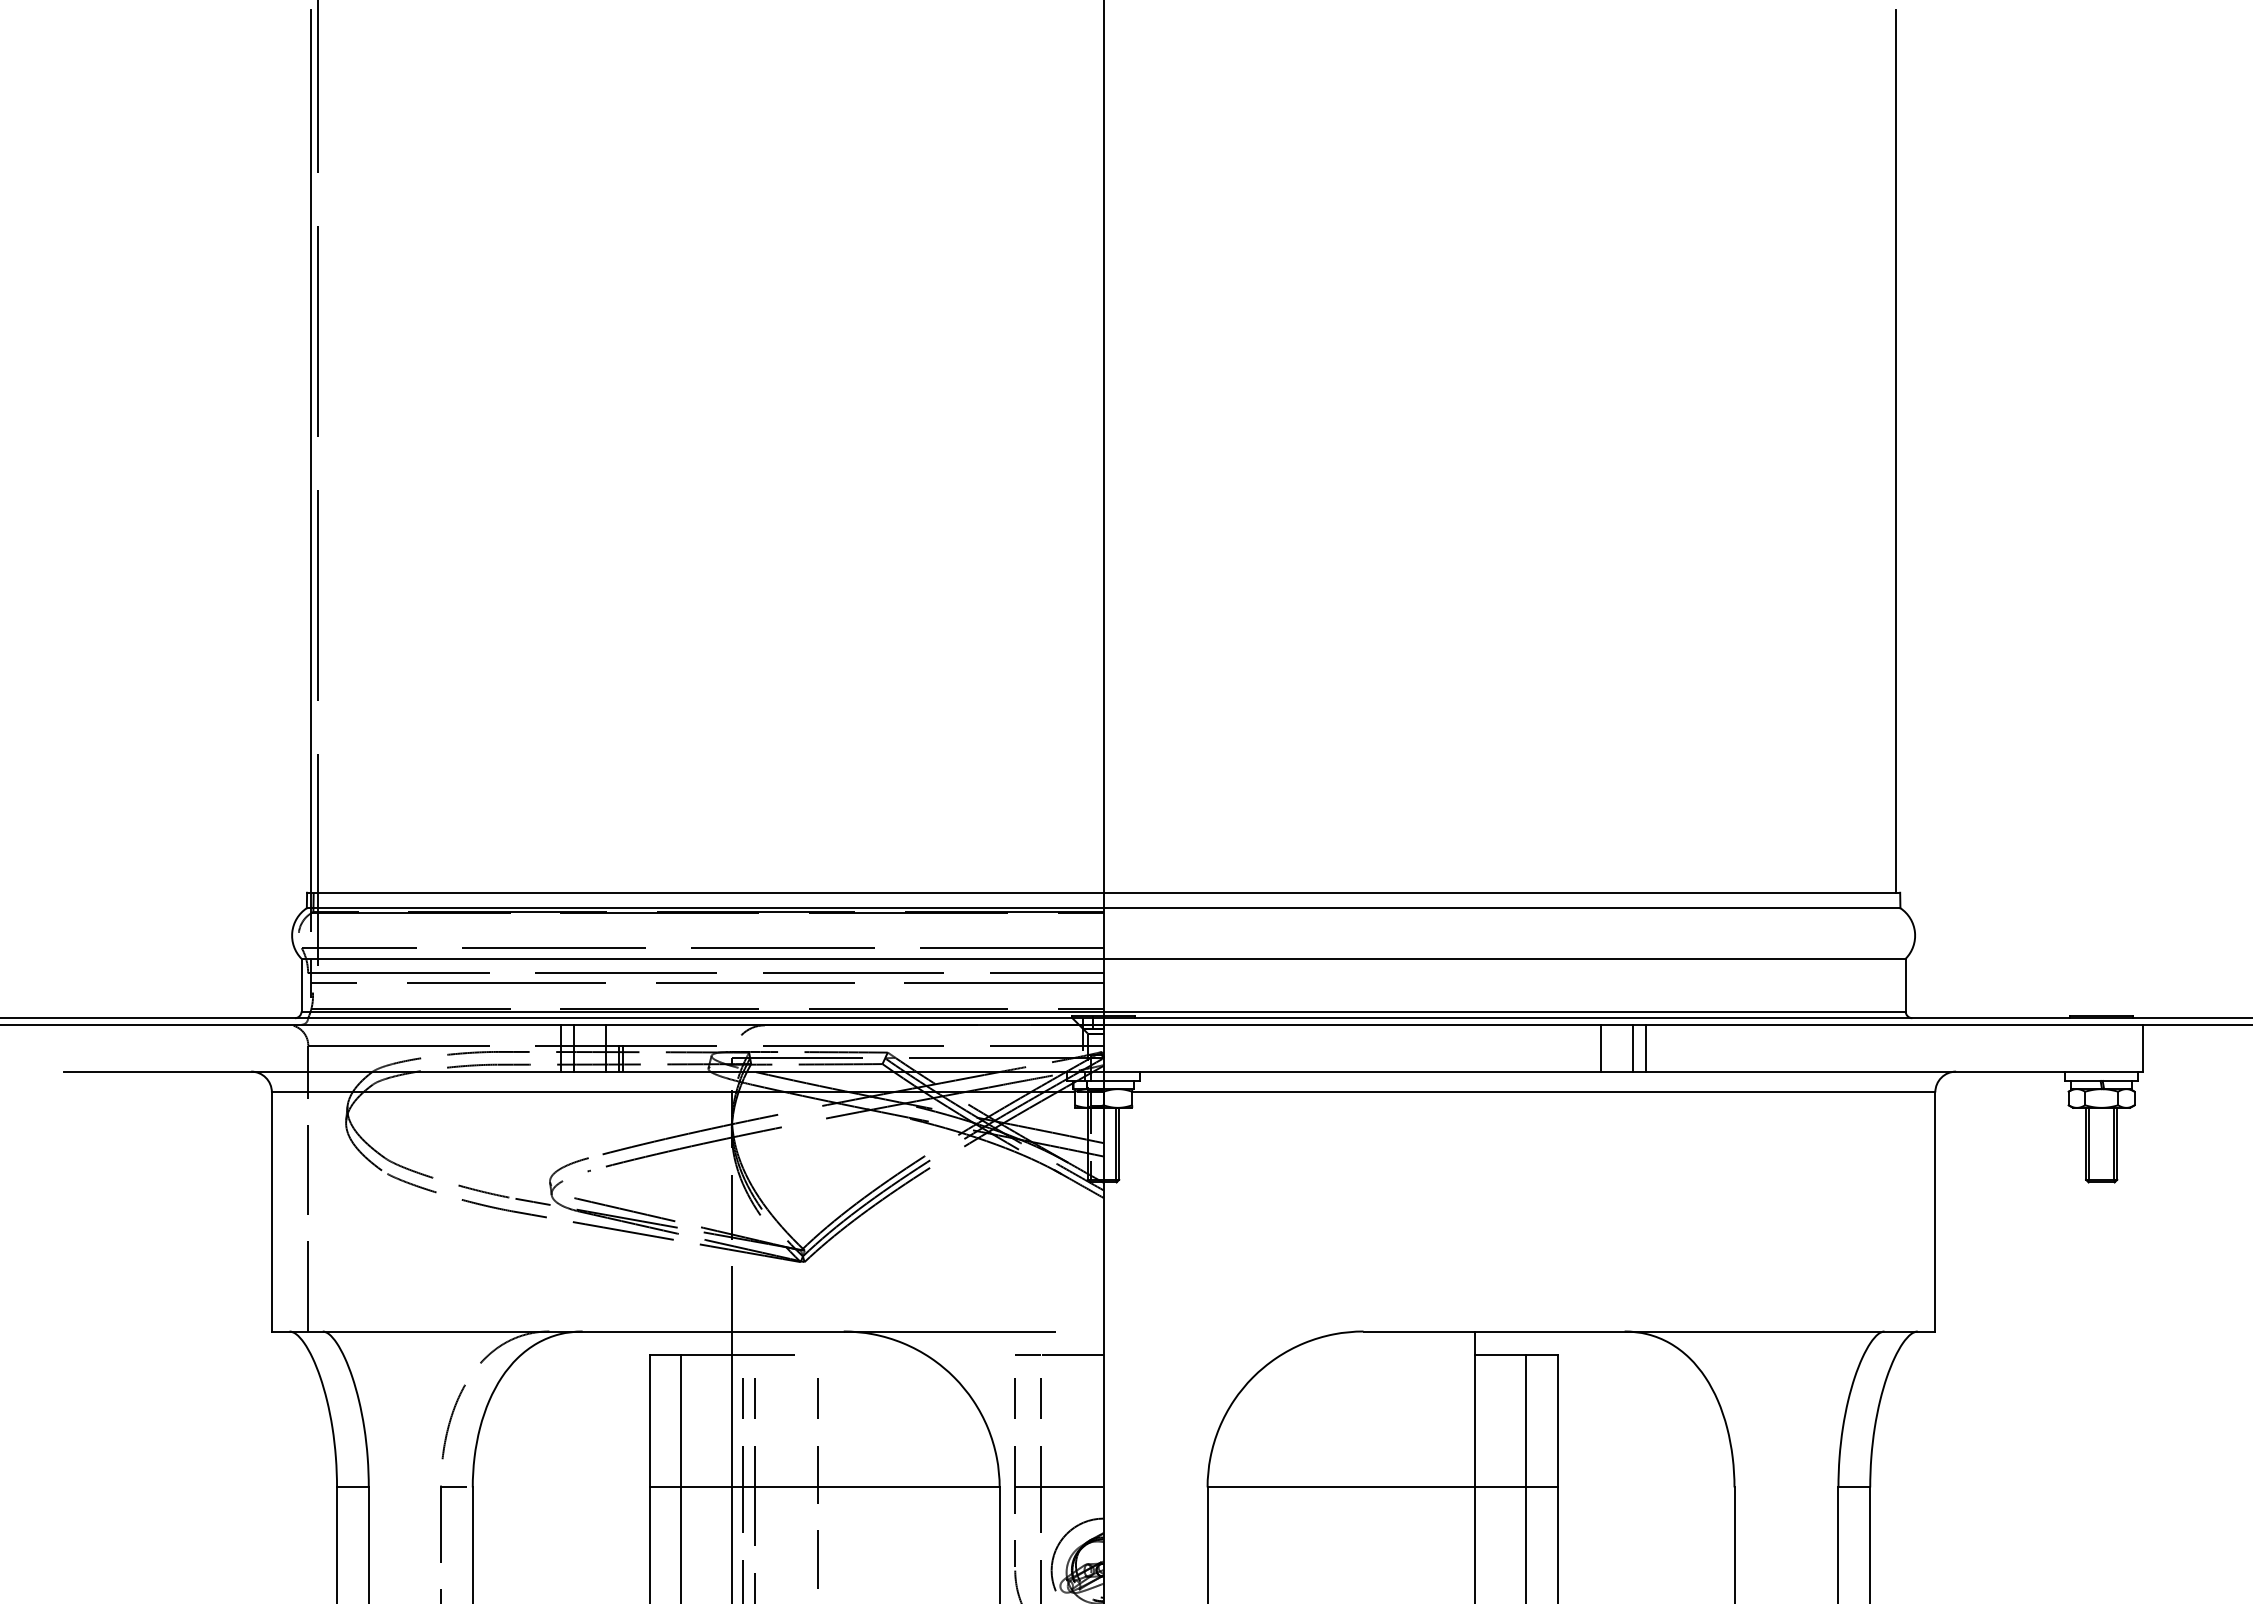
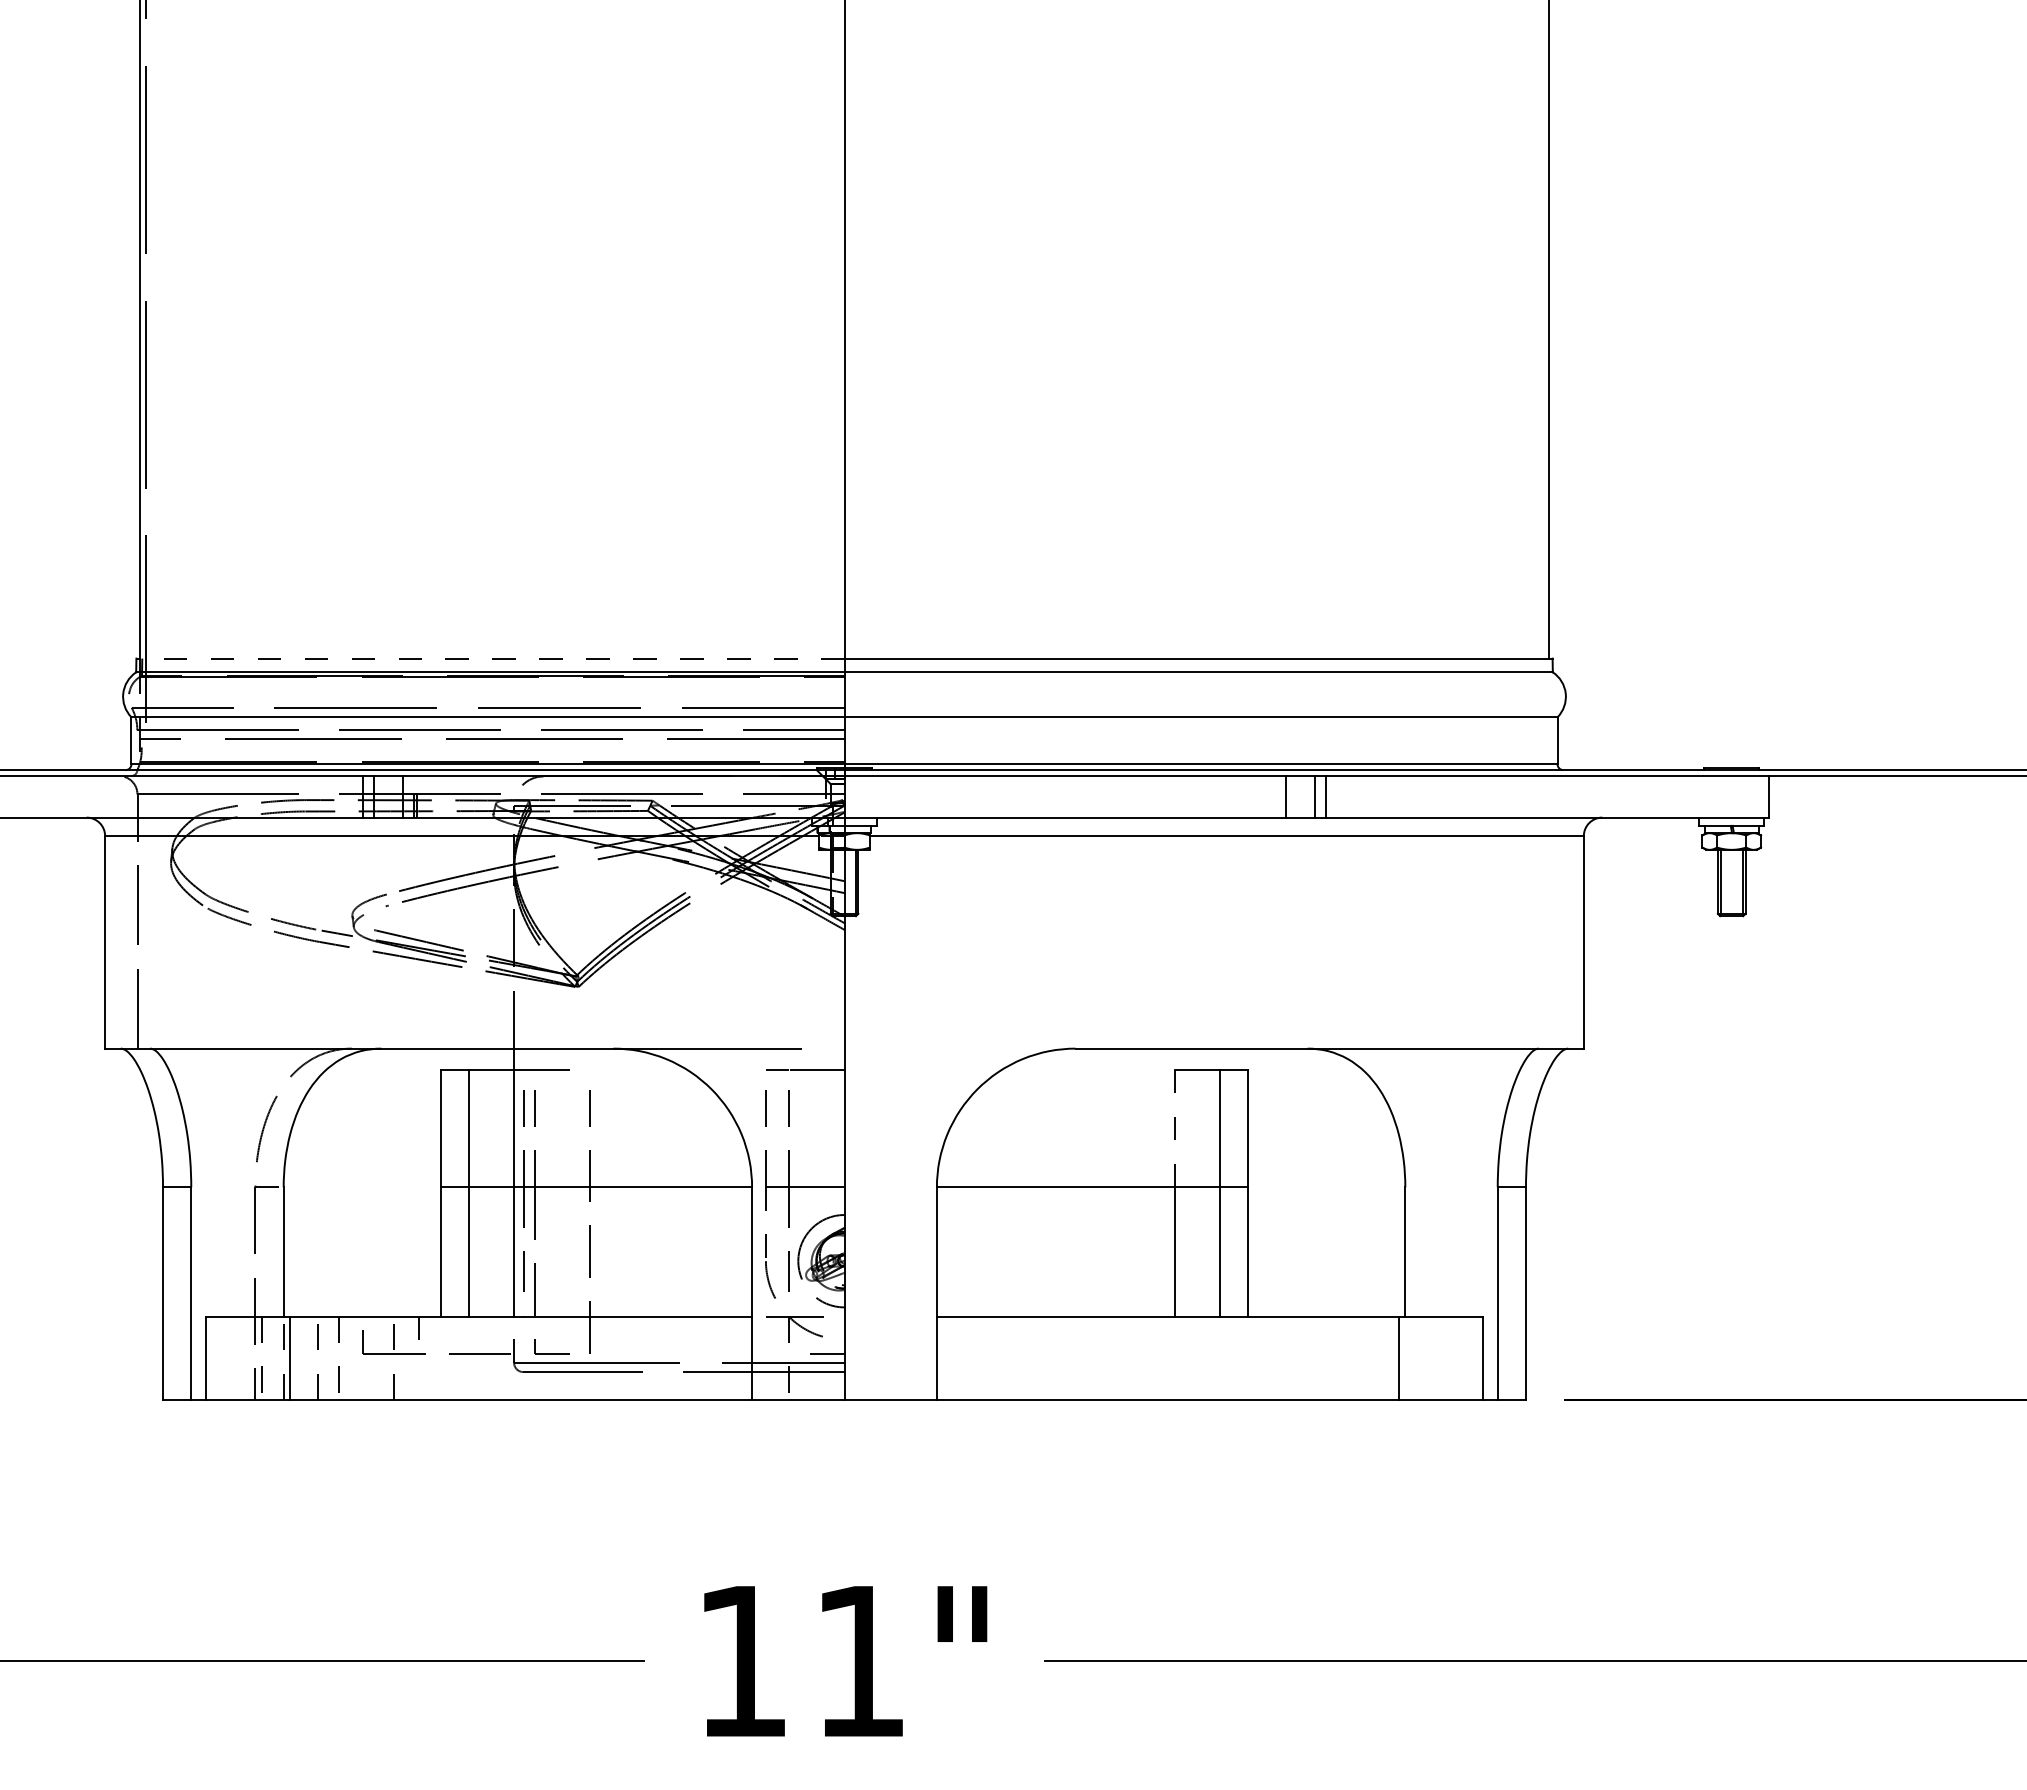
line: (704, 892) -> (489, 658), solid -> dashed
line: (1474, 1408) -> (1174, 1117), solid -> dashed

